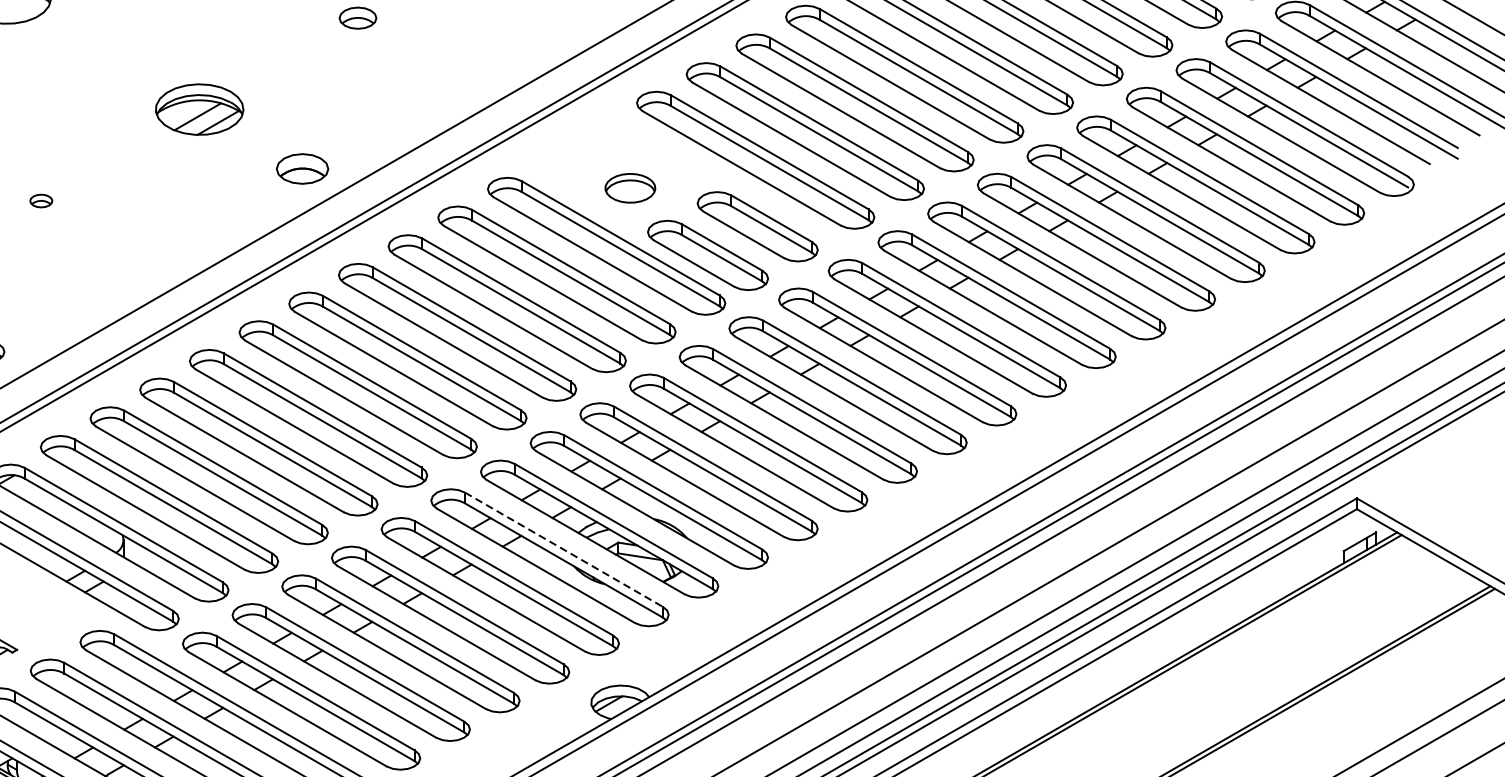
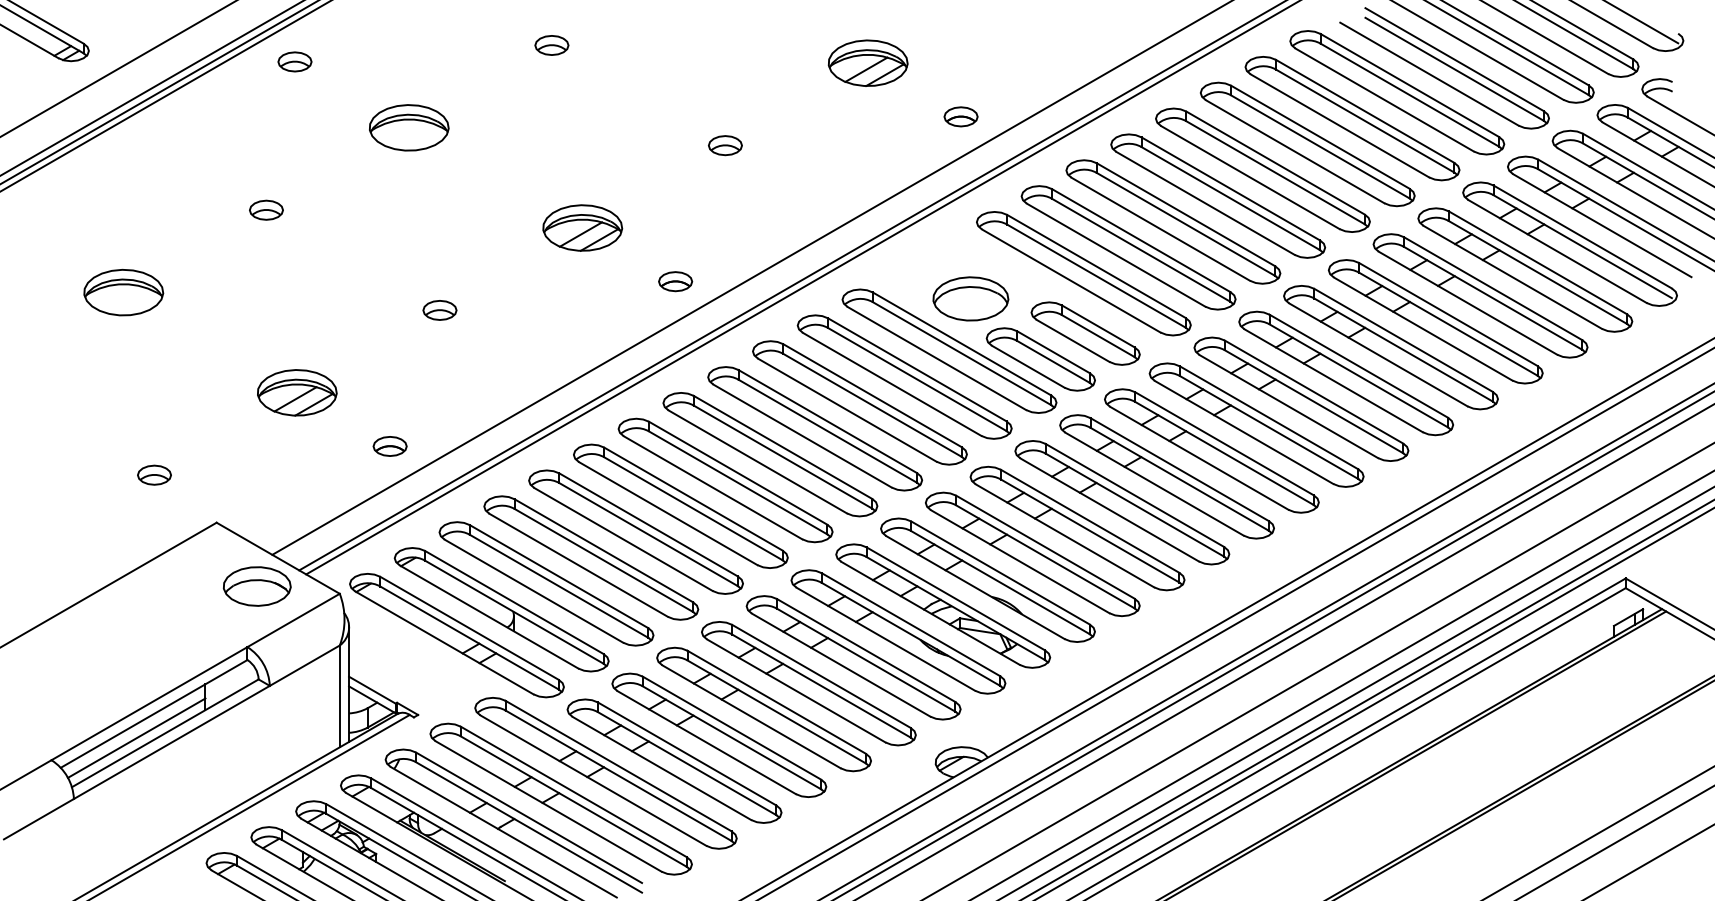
part: (302, 168) -> (675, 281), size x0.71
part: (629, 187) -> (970, 298), size x1.67
part: (40, 201) -> (439, 310), size x1.67
line: (564, 549) -> (911, 624), dashed -> solid

